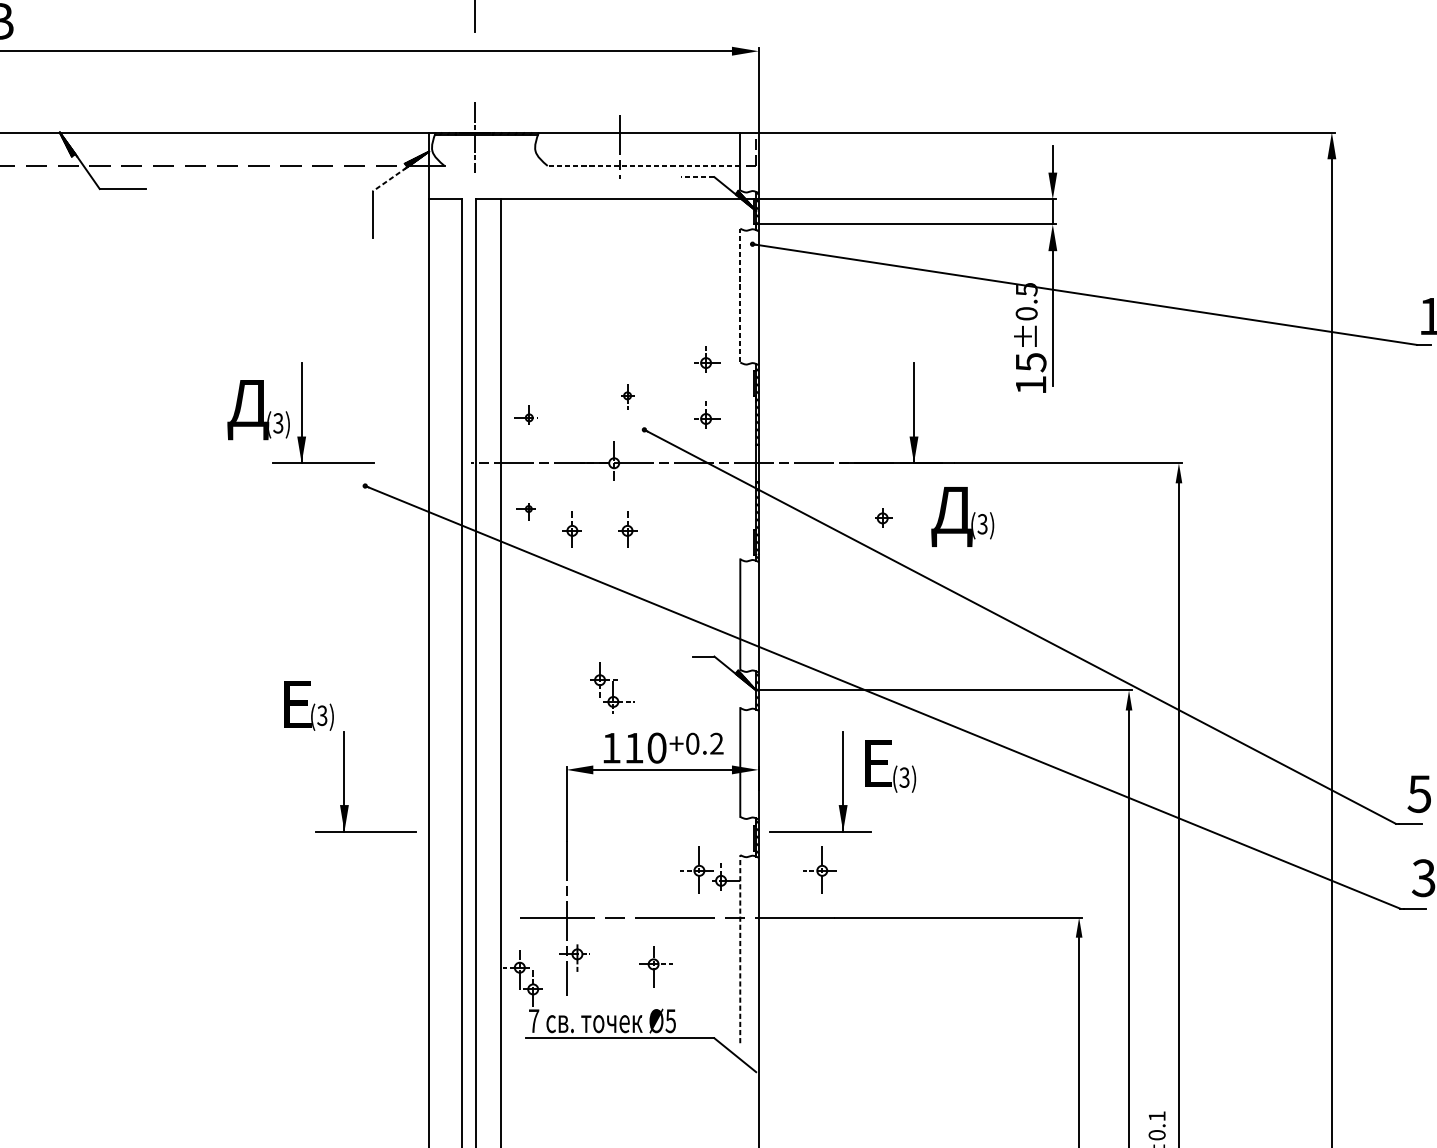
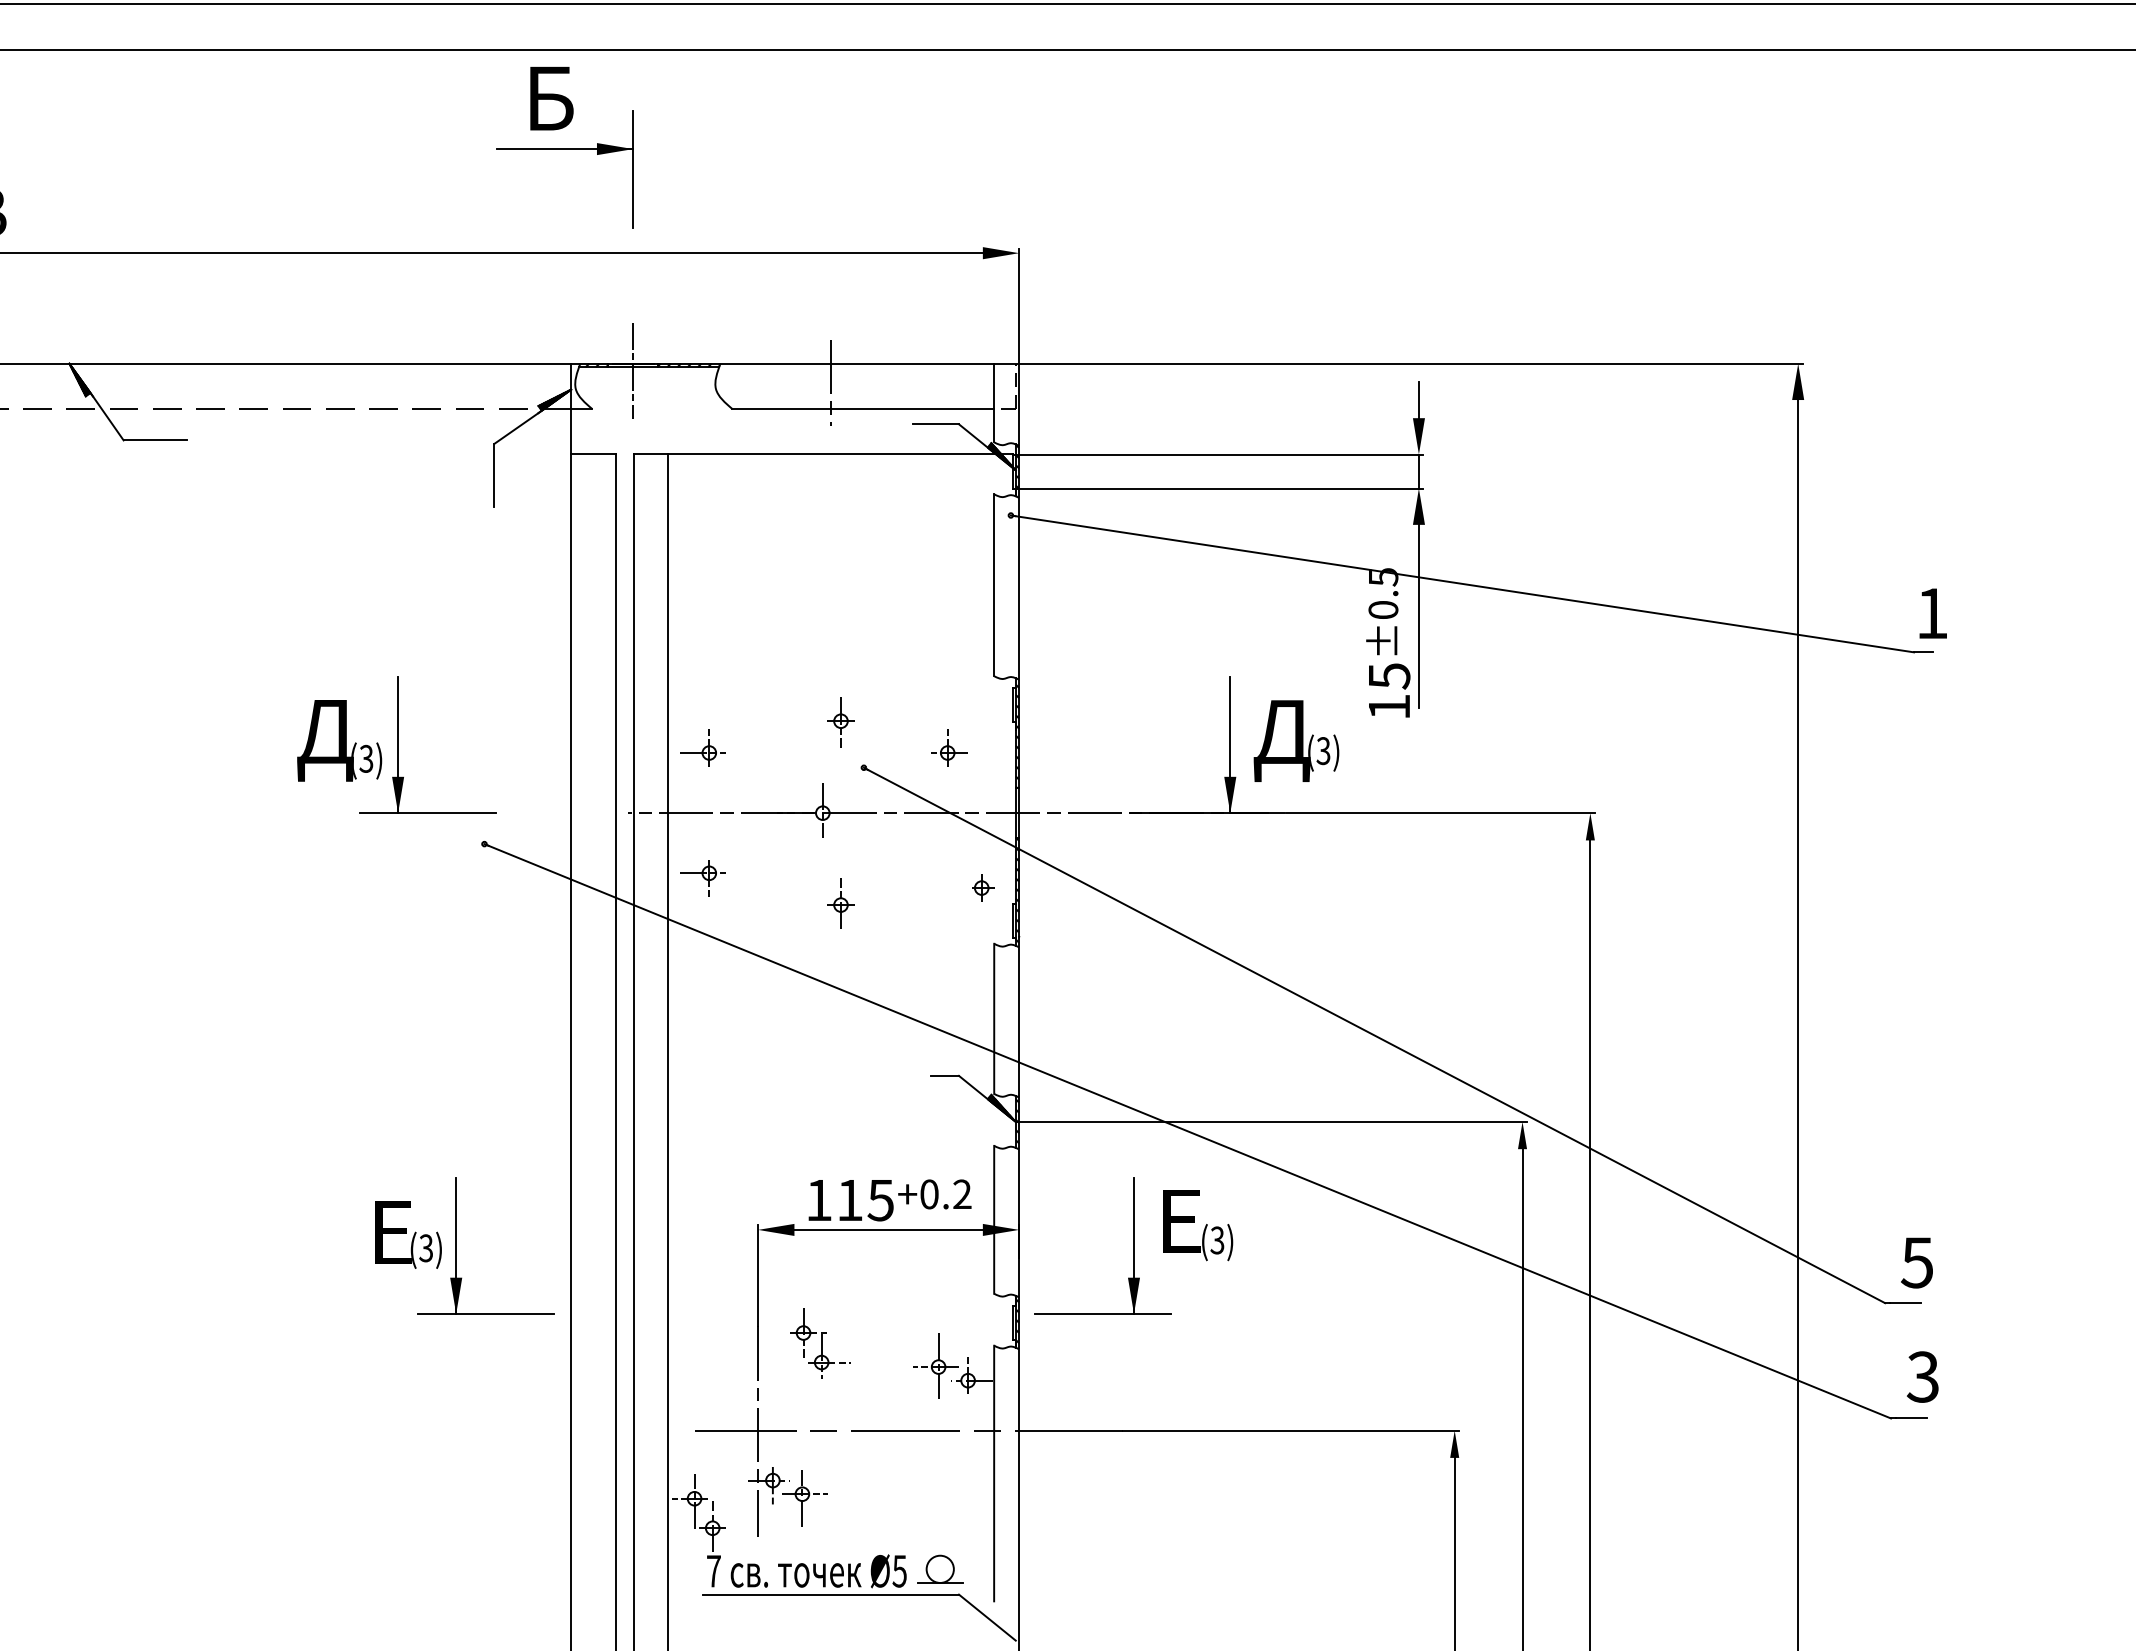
line: (644, 166) -> (863, 409), dashed -> solid
line: (697, 177) -> (936, 424), dashed -> solid
line: (389, 179) -> (517, 427), dashed -> solid
line: (740, 295) -> (994, 585), dashed -> solid
part: (707, 359) -> (949, 671), removed
part: (627, 396) -> (840, 722), size x1.43
part: (525, 414) -> (702, 747), size x1.43
part: (525, 511) -> (702, 878), size x1.67
text: (962, 516) -> (1296, 740), moved
part: (883, 517) -> (983, 887), moved
part: (572, 529) -> (765, 903), removed
part: (612, 687) -> (820, 1343), moved
text: (309, 705) -> (408, 1234), moved
text: (656, 748) -> (880, 1200), 110 -> 115
part: (819, 869) -> (1102, 1365), removed
line: (740, 949) -> (994, 1473), dashed -> solid
part: (655, 967) -> (804, 1498), moved
part: (700, 1019) -> (940, 1568), added

